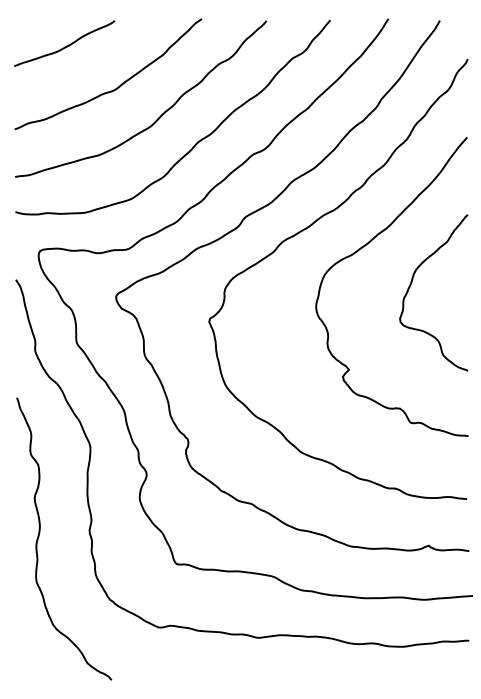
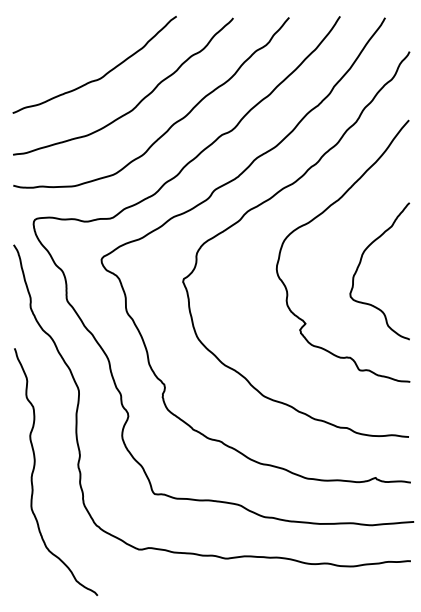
curve: (66, 45) -> (58, 39), removed
curve: (411, 285) -> (360, 264), moved

